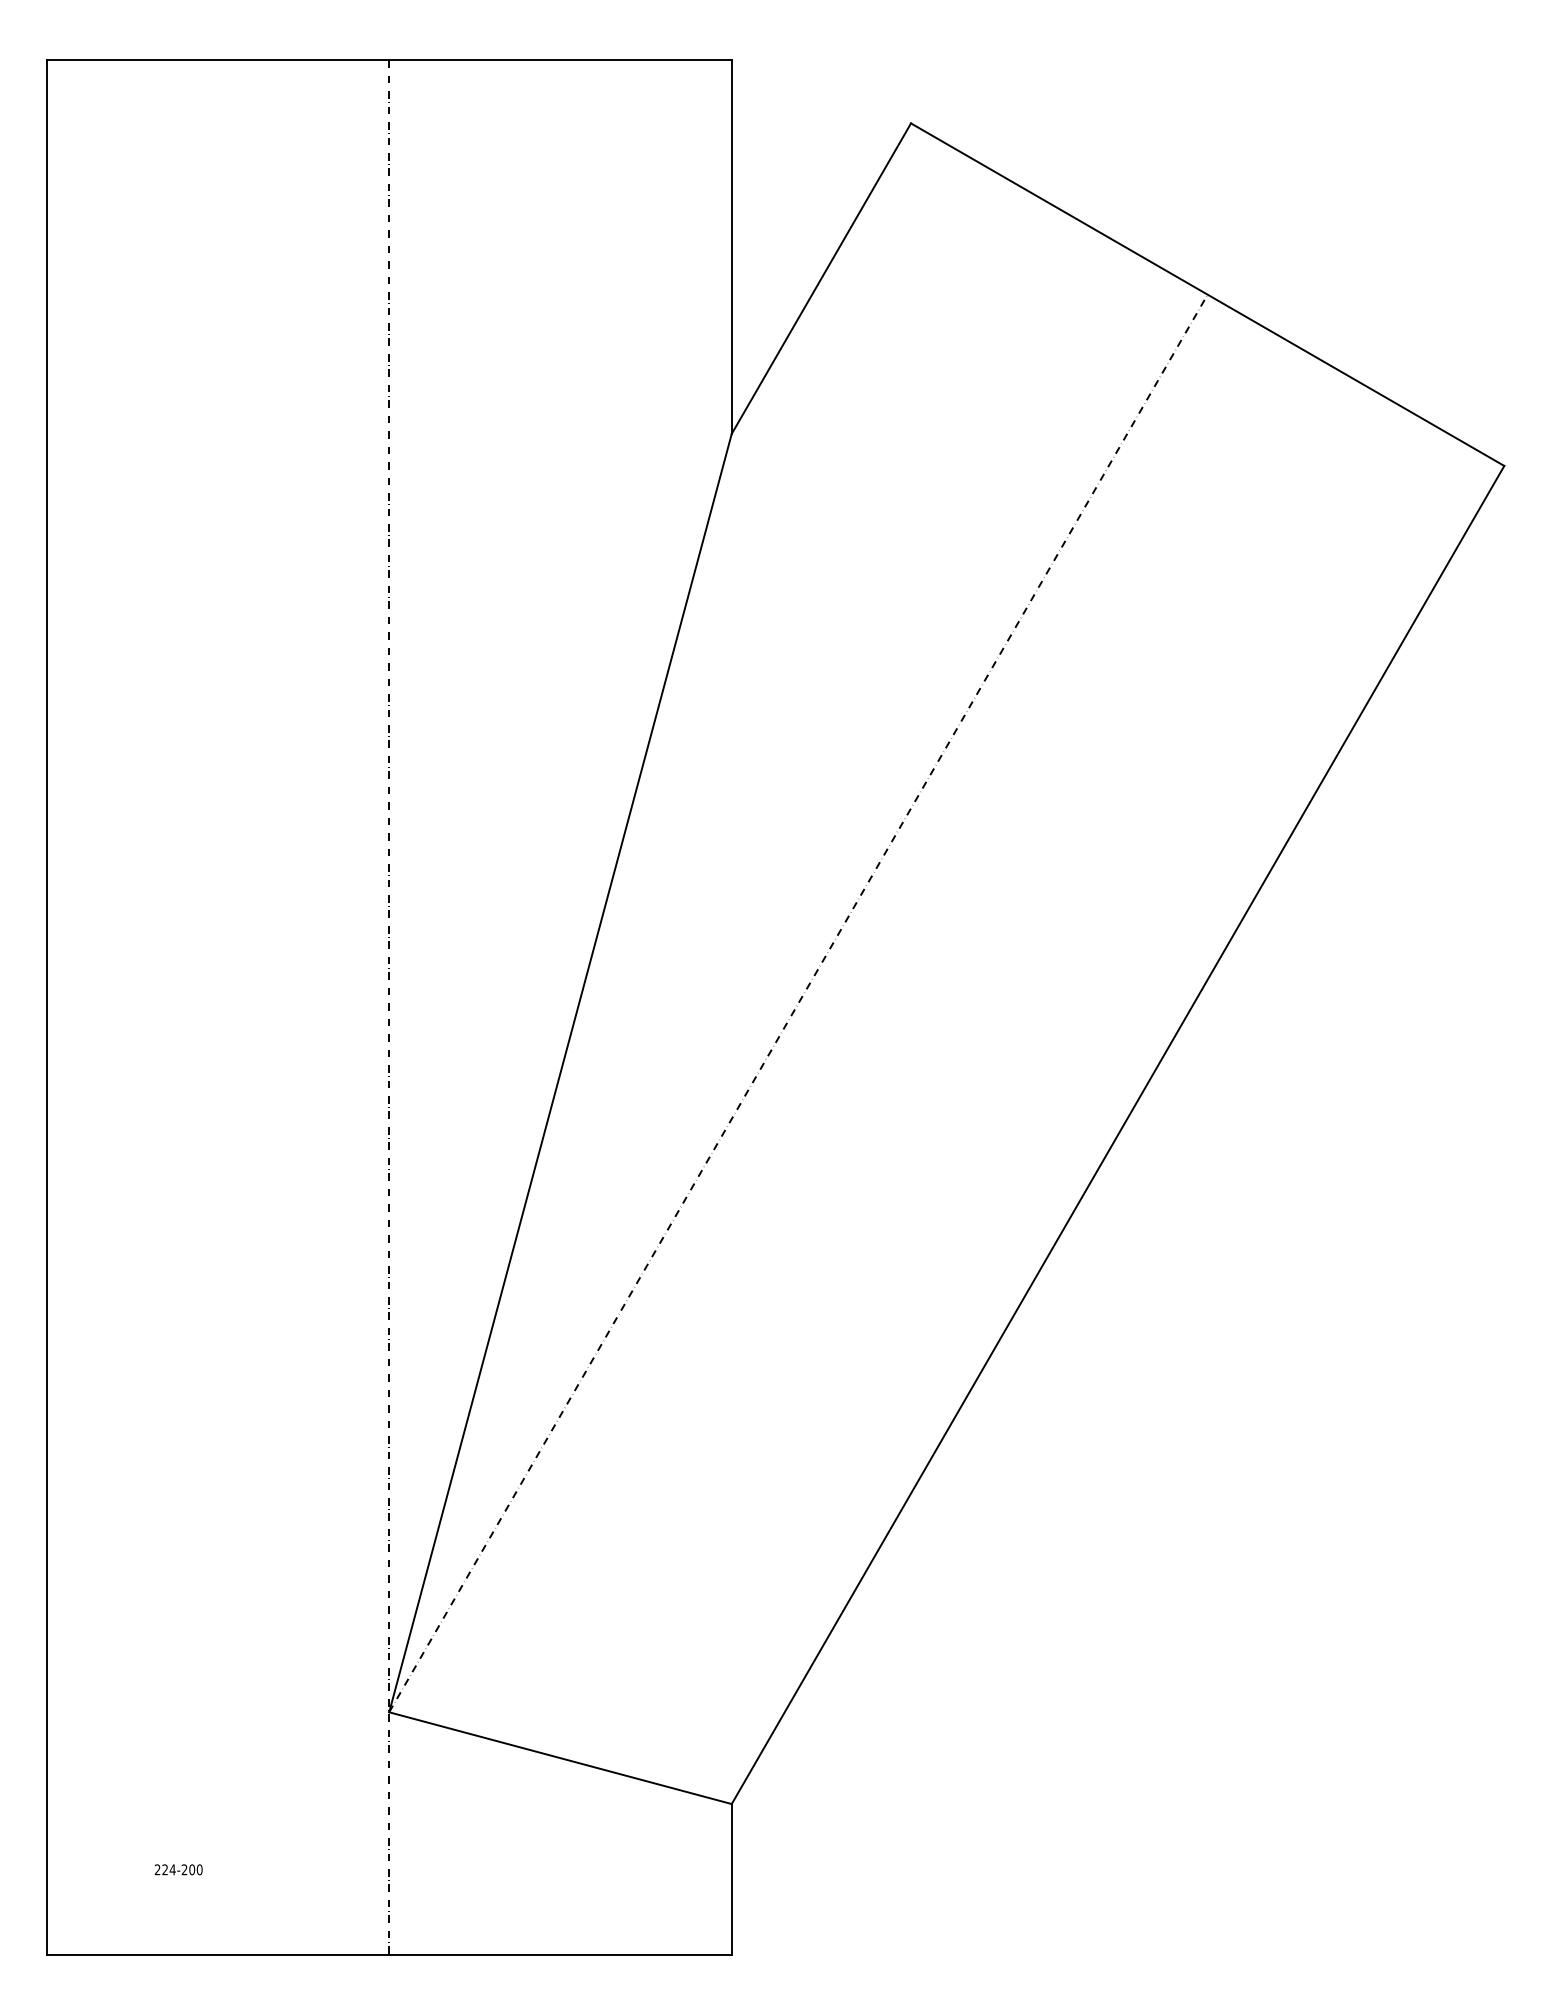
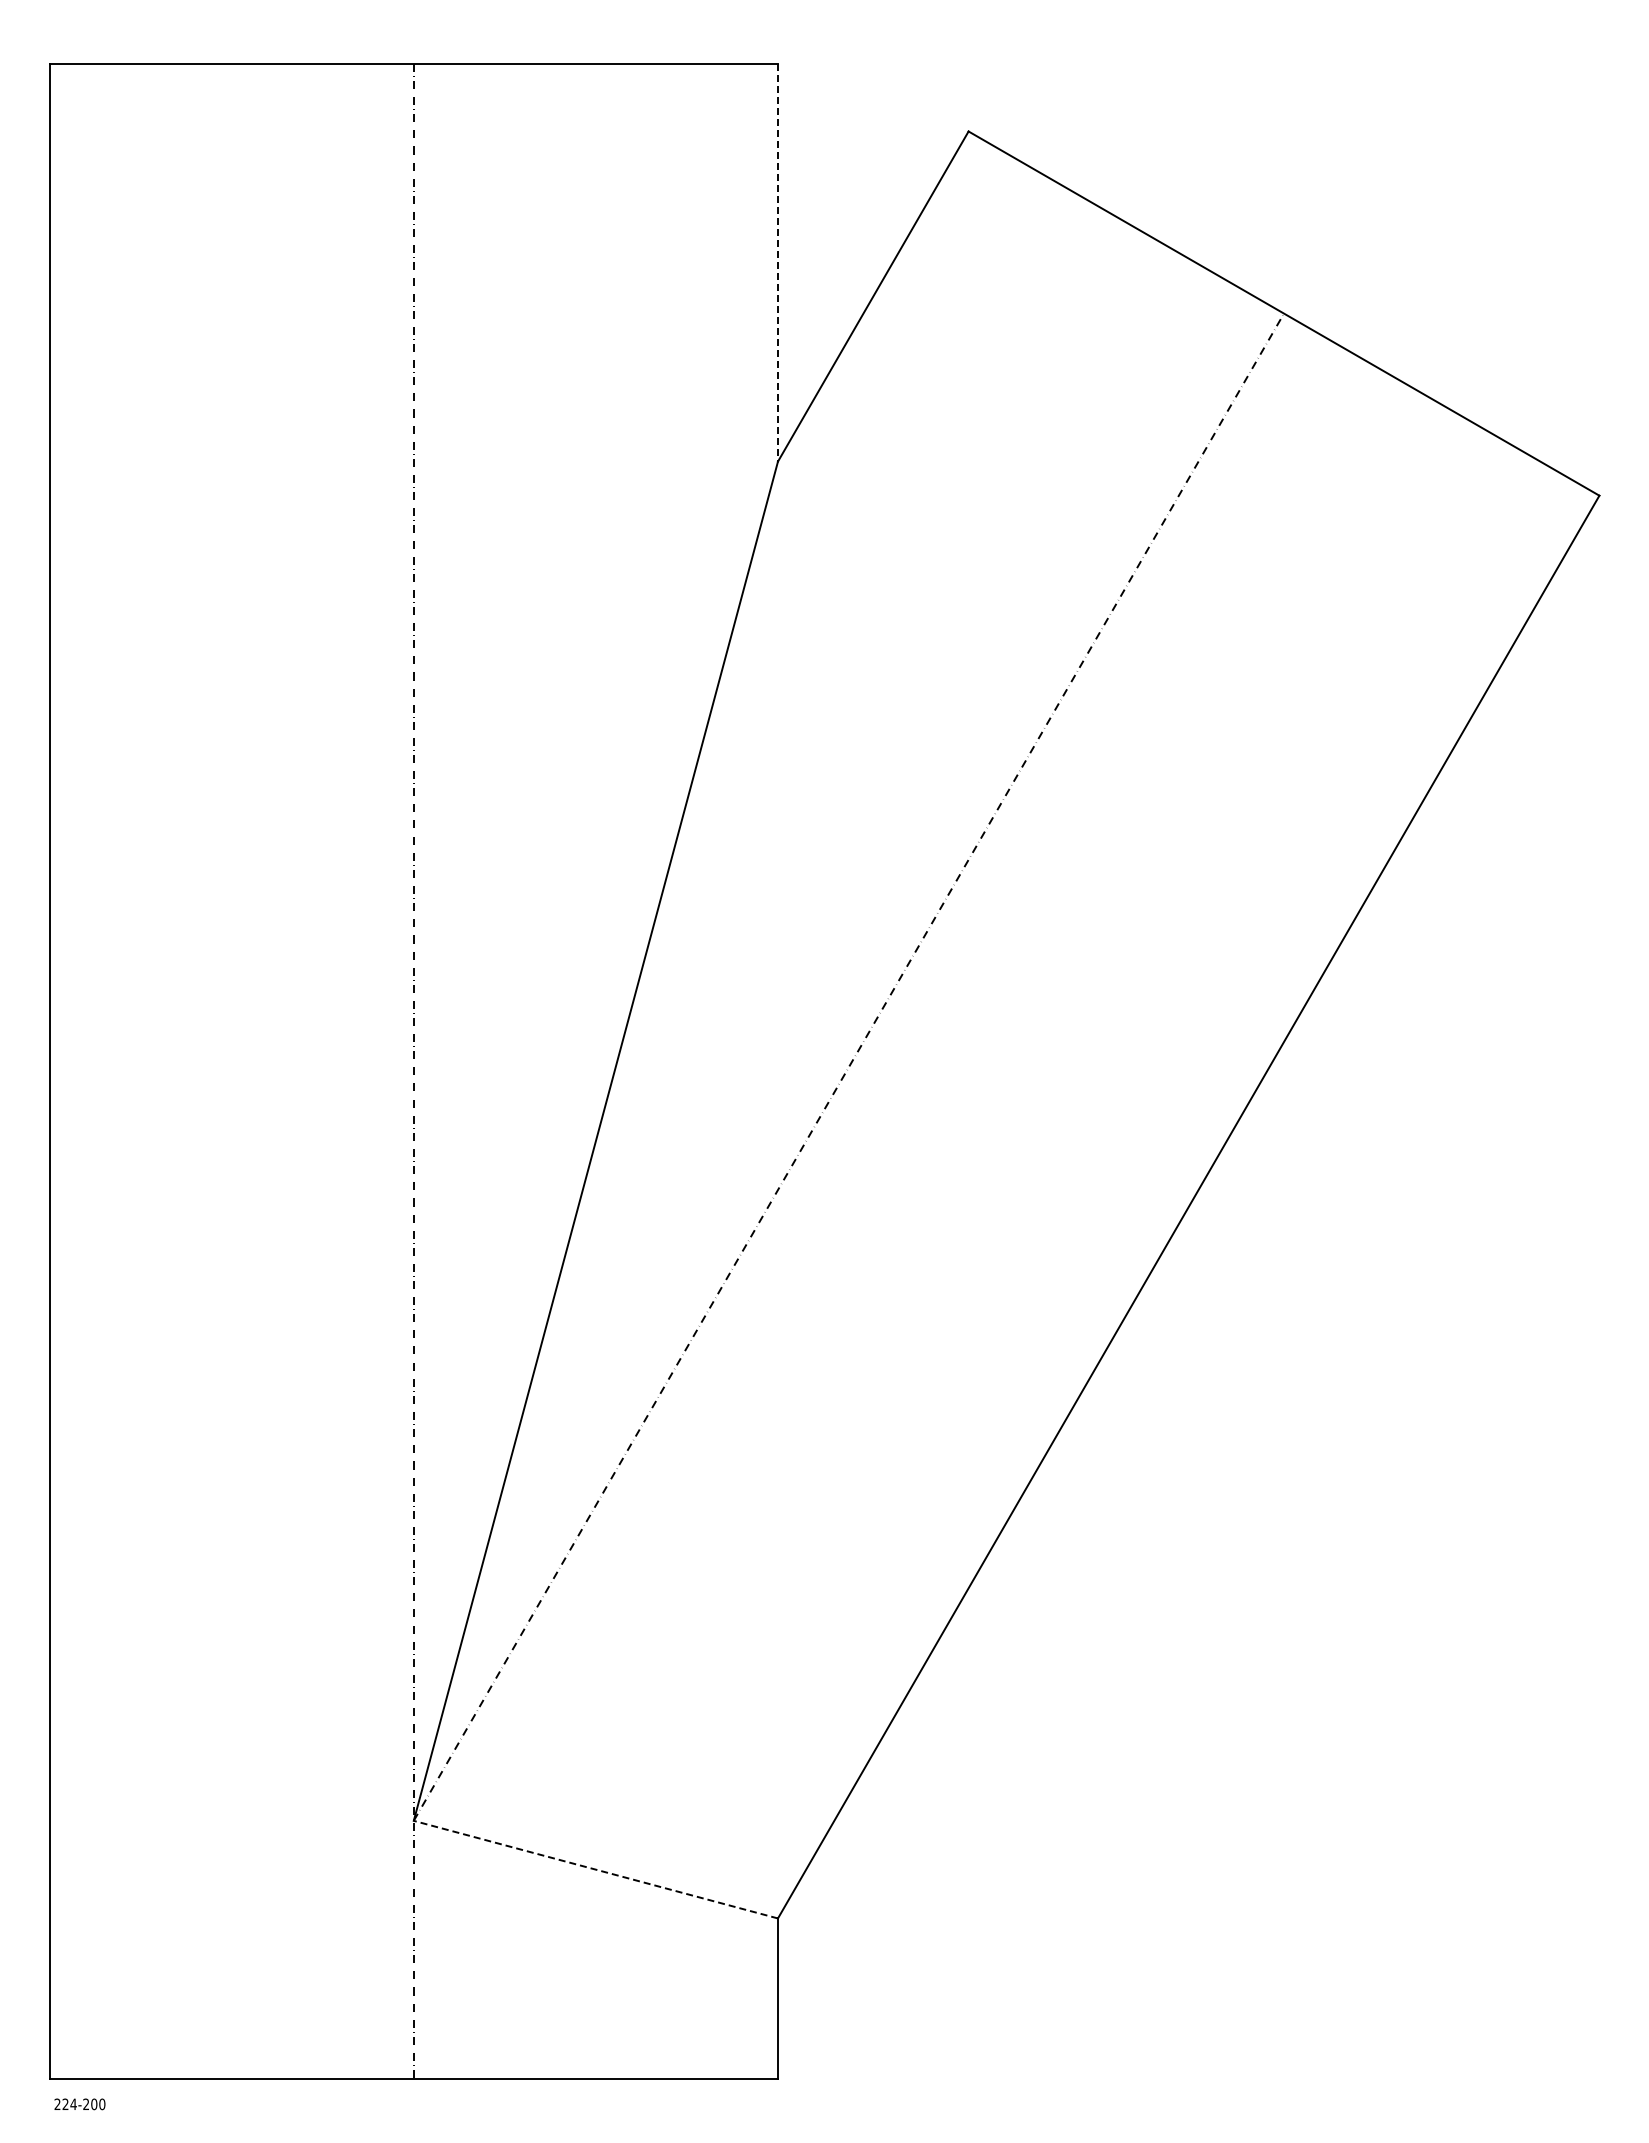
line: (731, 246) -> (777, 262), solid -> dashed
line: (560, 1758) -> (595, 1869), solid -> dashed
text: (178, 1869) -> (79, 2104), moved

